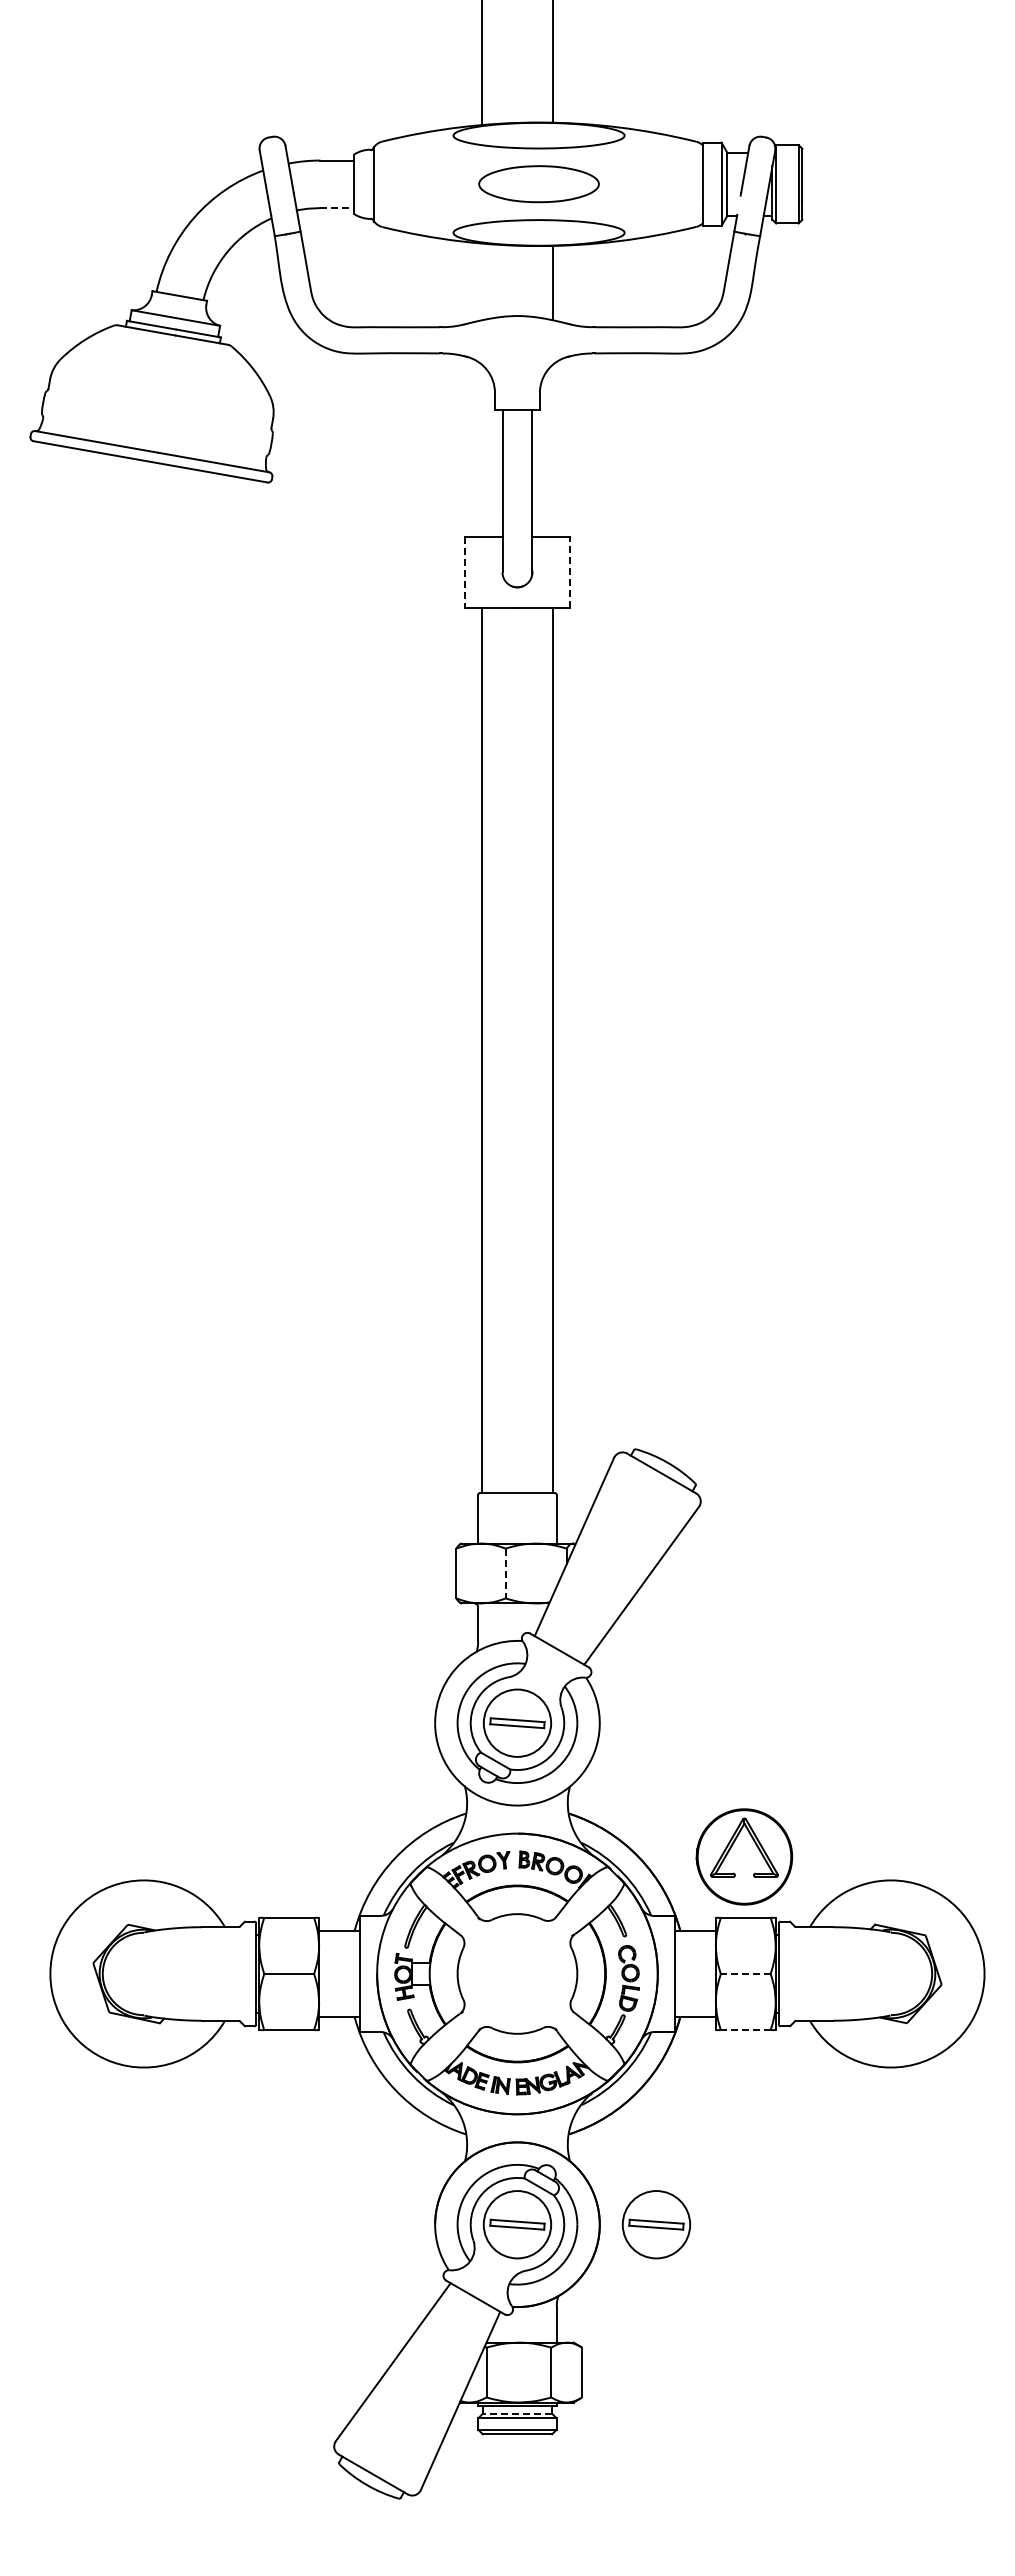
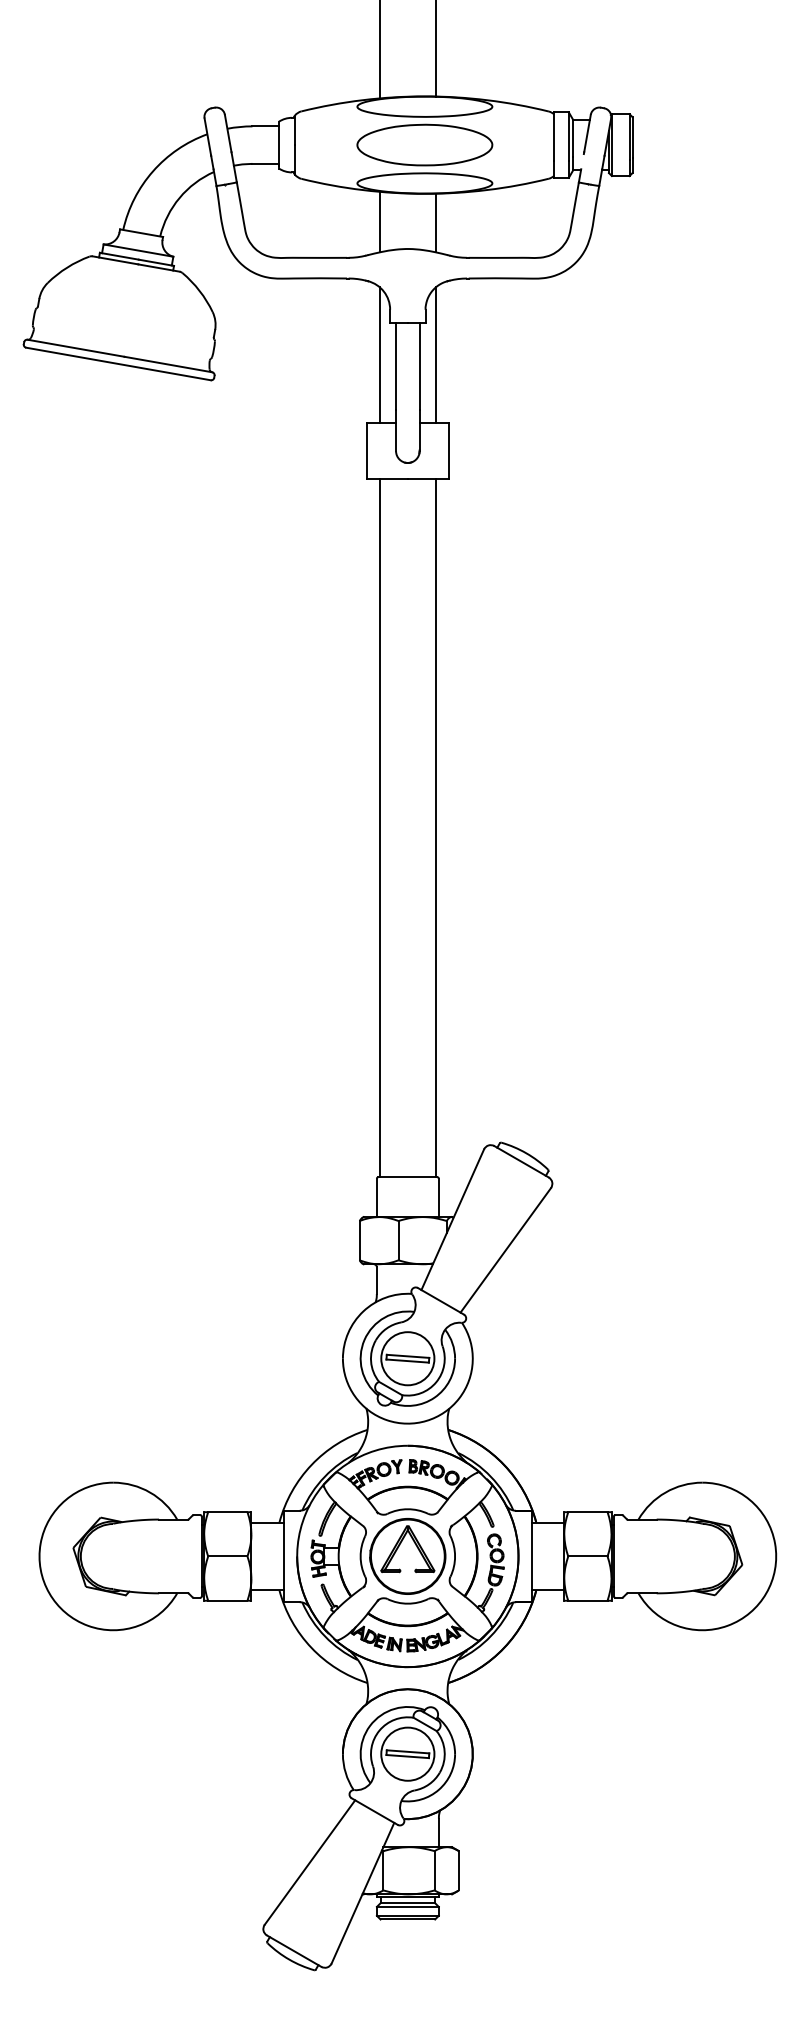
part: (538, 183) -> (424, 144), size x1.43
line: (337, 208) -> (265, 164), dashed -> solid
line: (481, 281) -> (379, 221), added
line: (481, 450) -> (379, 355), added
line: (553, 450) -> (436, 355), added
line: (465, 572) -> (366, 451), dashed -> solid
line: (569, 572) -> (448, 451), dashed -> solid
line: (505, 1573) -> (398, 1240), dashed -> solid
part: (744, 1856) -> (407, 1556), moved
line: (745, 1973) -> (587, 1556), dashed -> solid
line: (745, 2030) -> (587, 1601), dashed -> solid
part: (656, 2224) -> (517, 1754), removed
line: (517, 2413) -> (407, 1903), dashed -> solid

